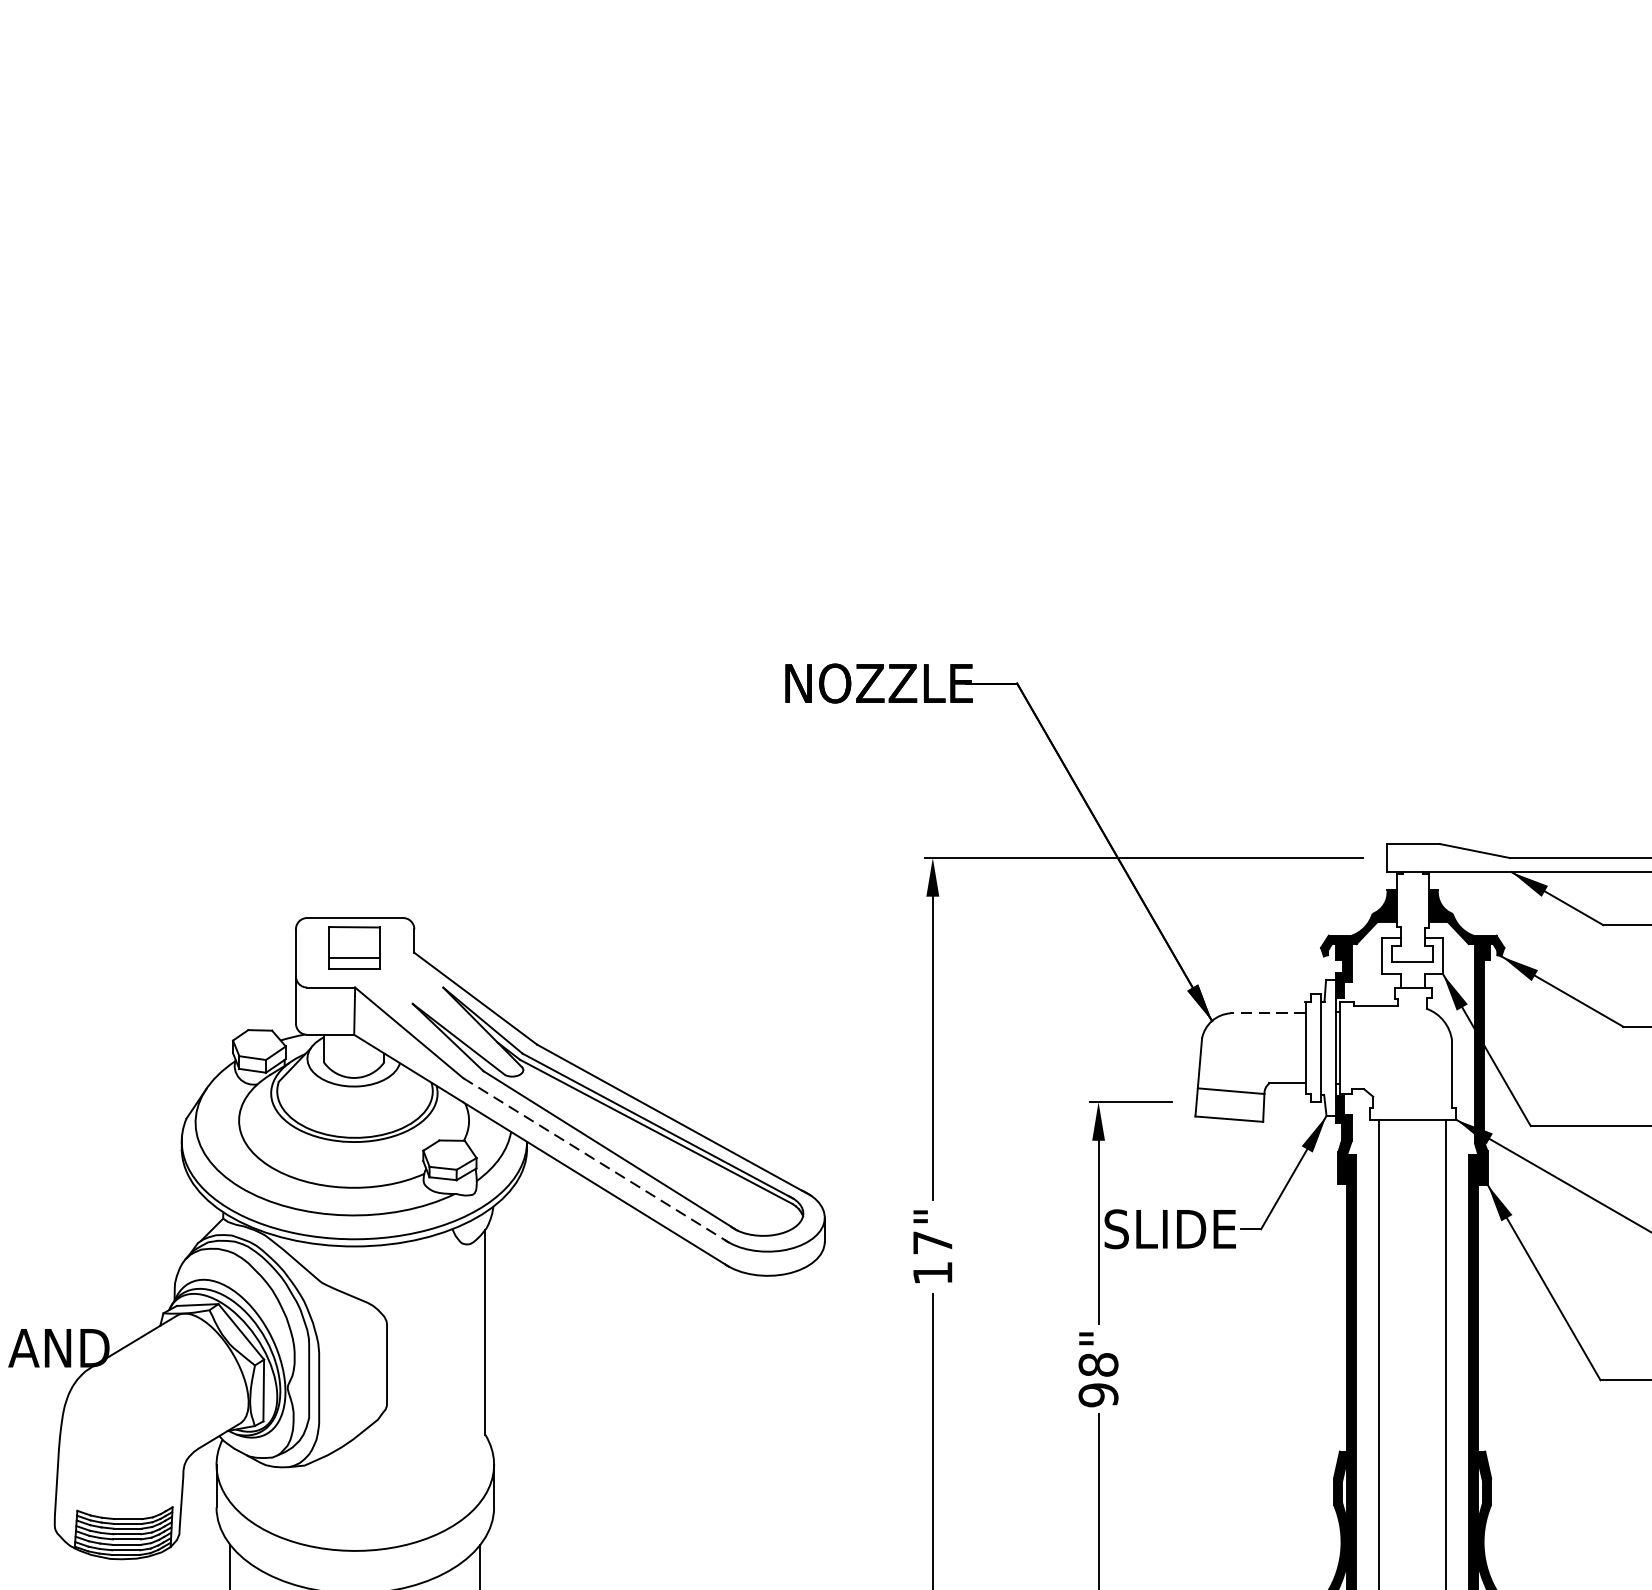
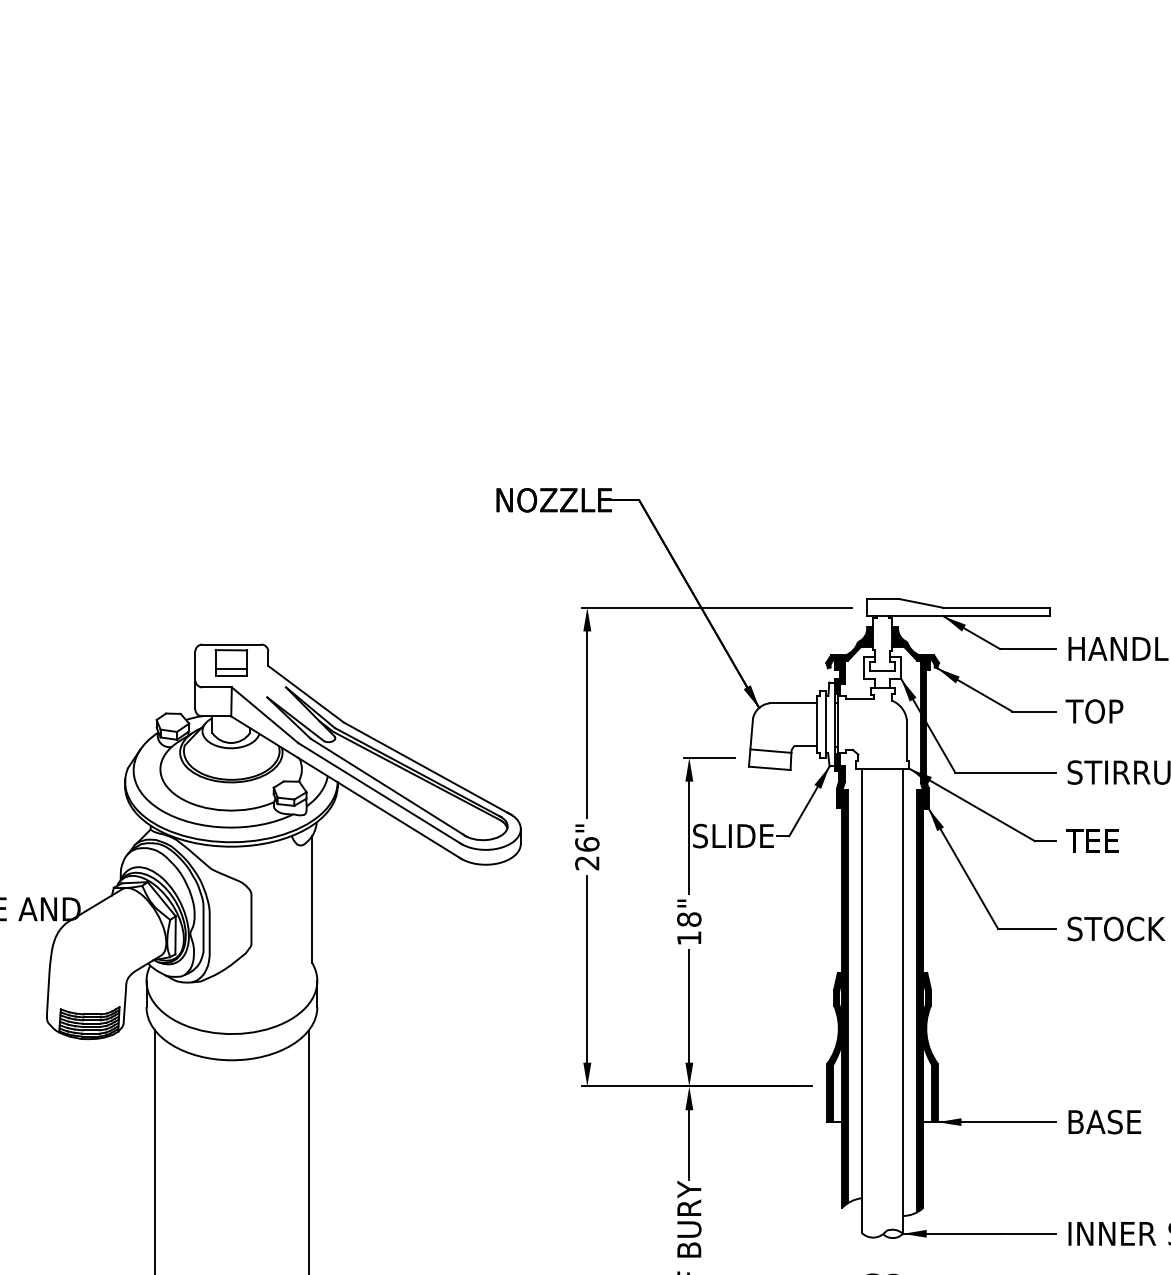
line: (1267, 1013) -> (793, 703), dashed -> solid
line: (596, 1161) -> (380, 794), dashed -> solid
text: (933, 1257) -> (587, 853), 17" -> 26"
text: (1098, 1395) -> (689, 938), 98" -> 18"

